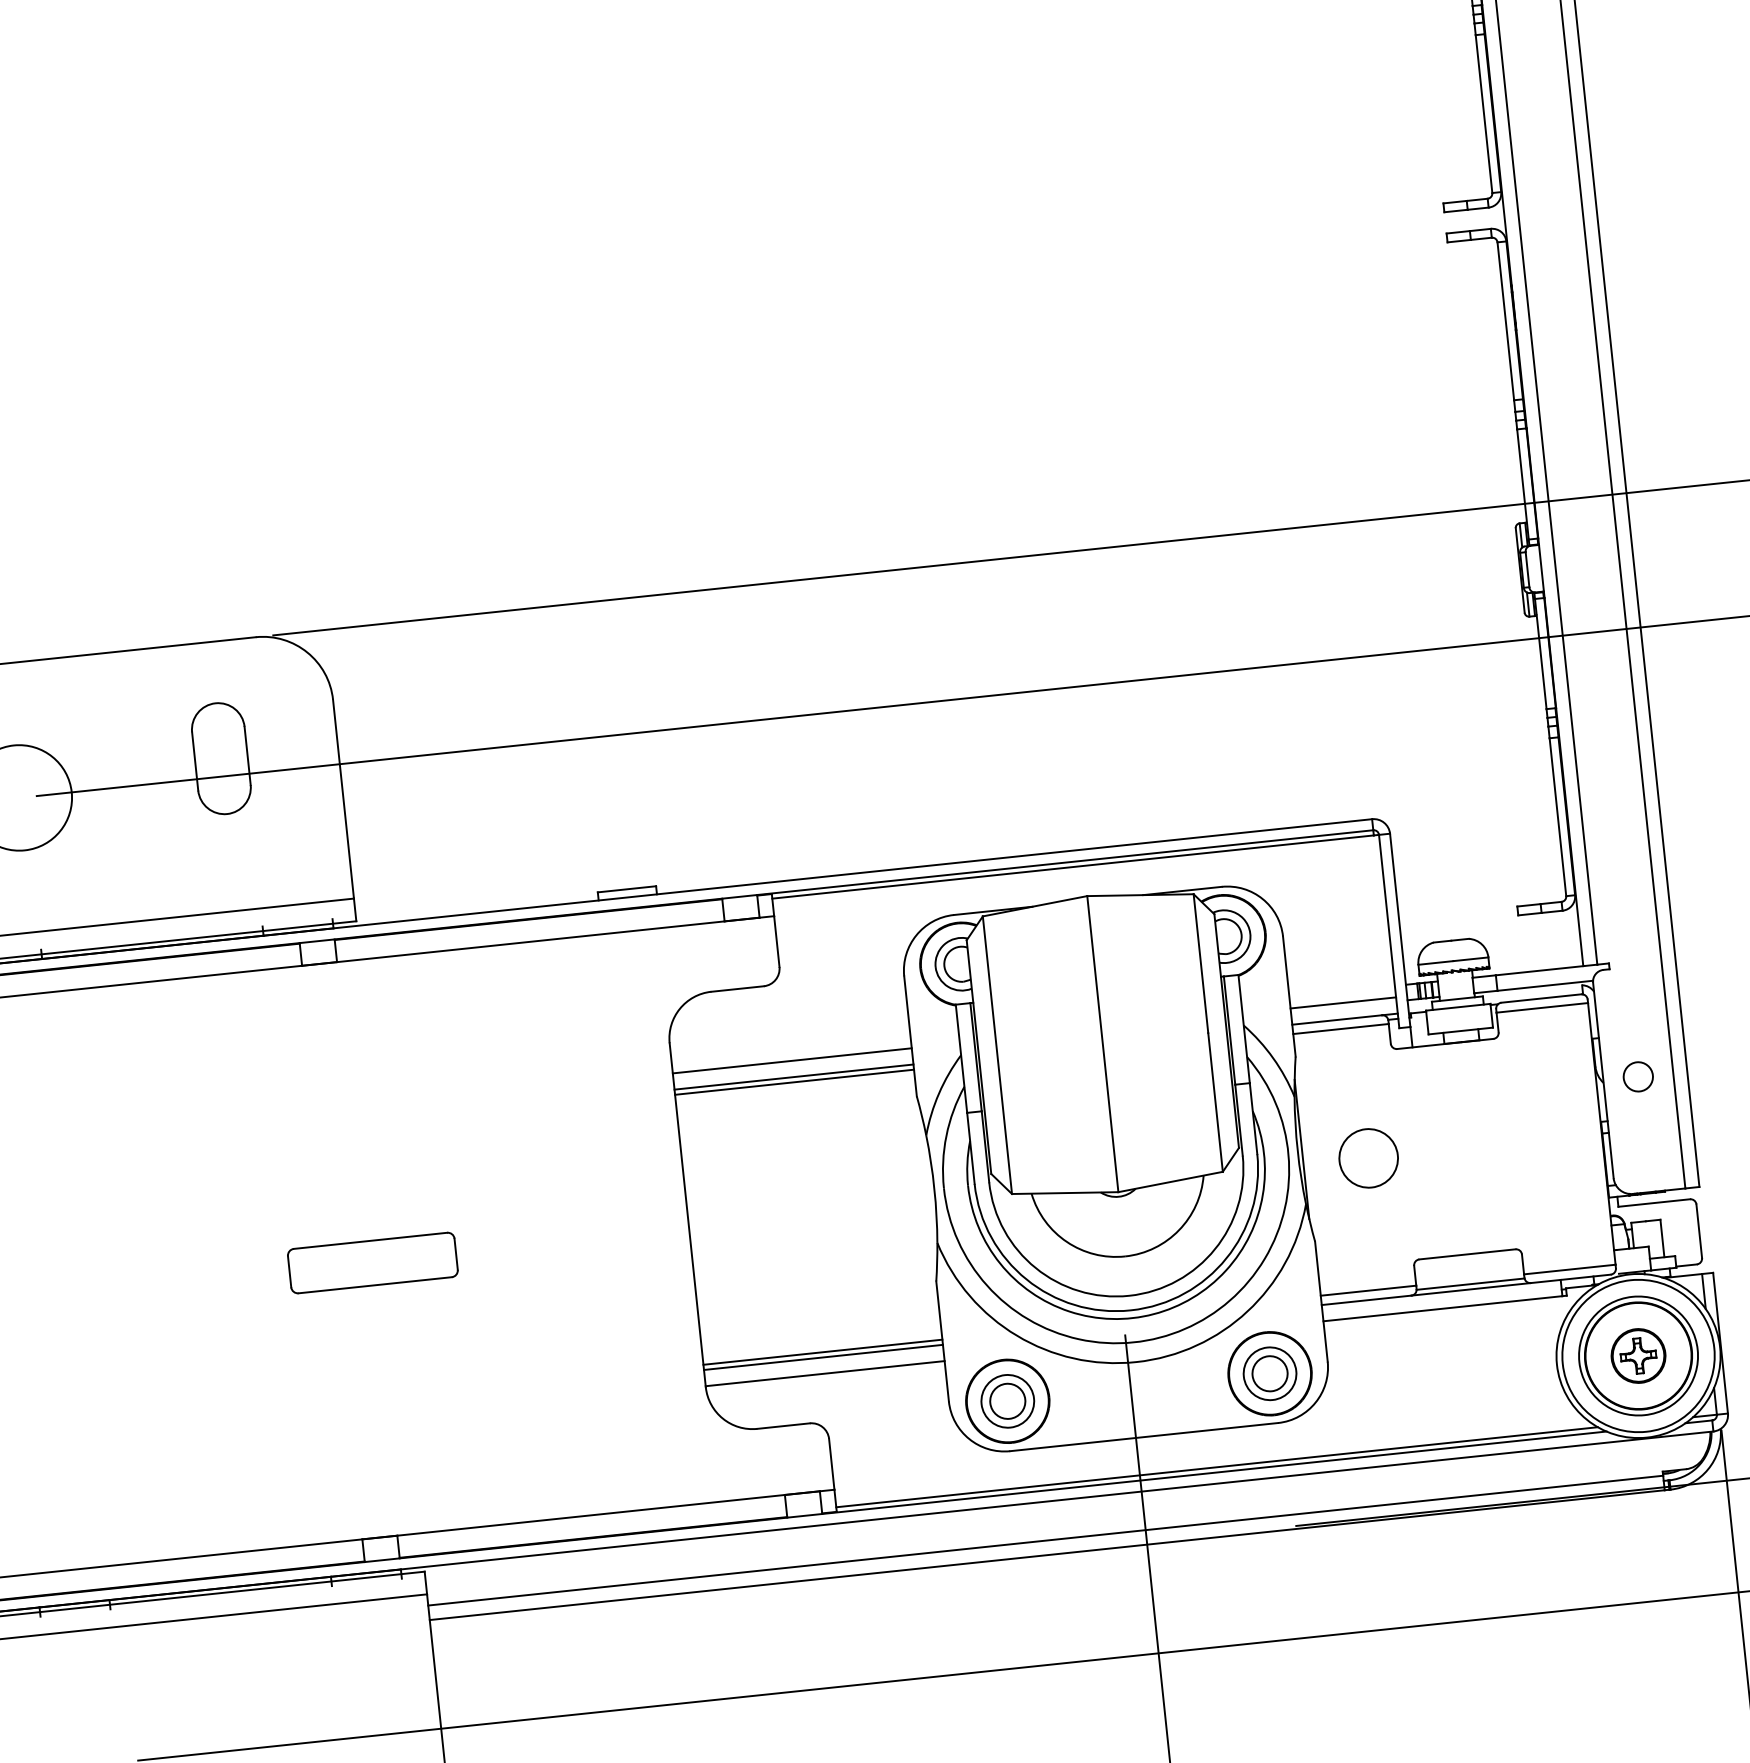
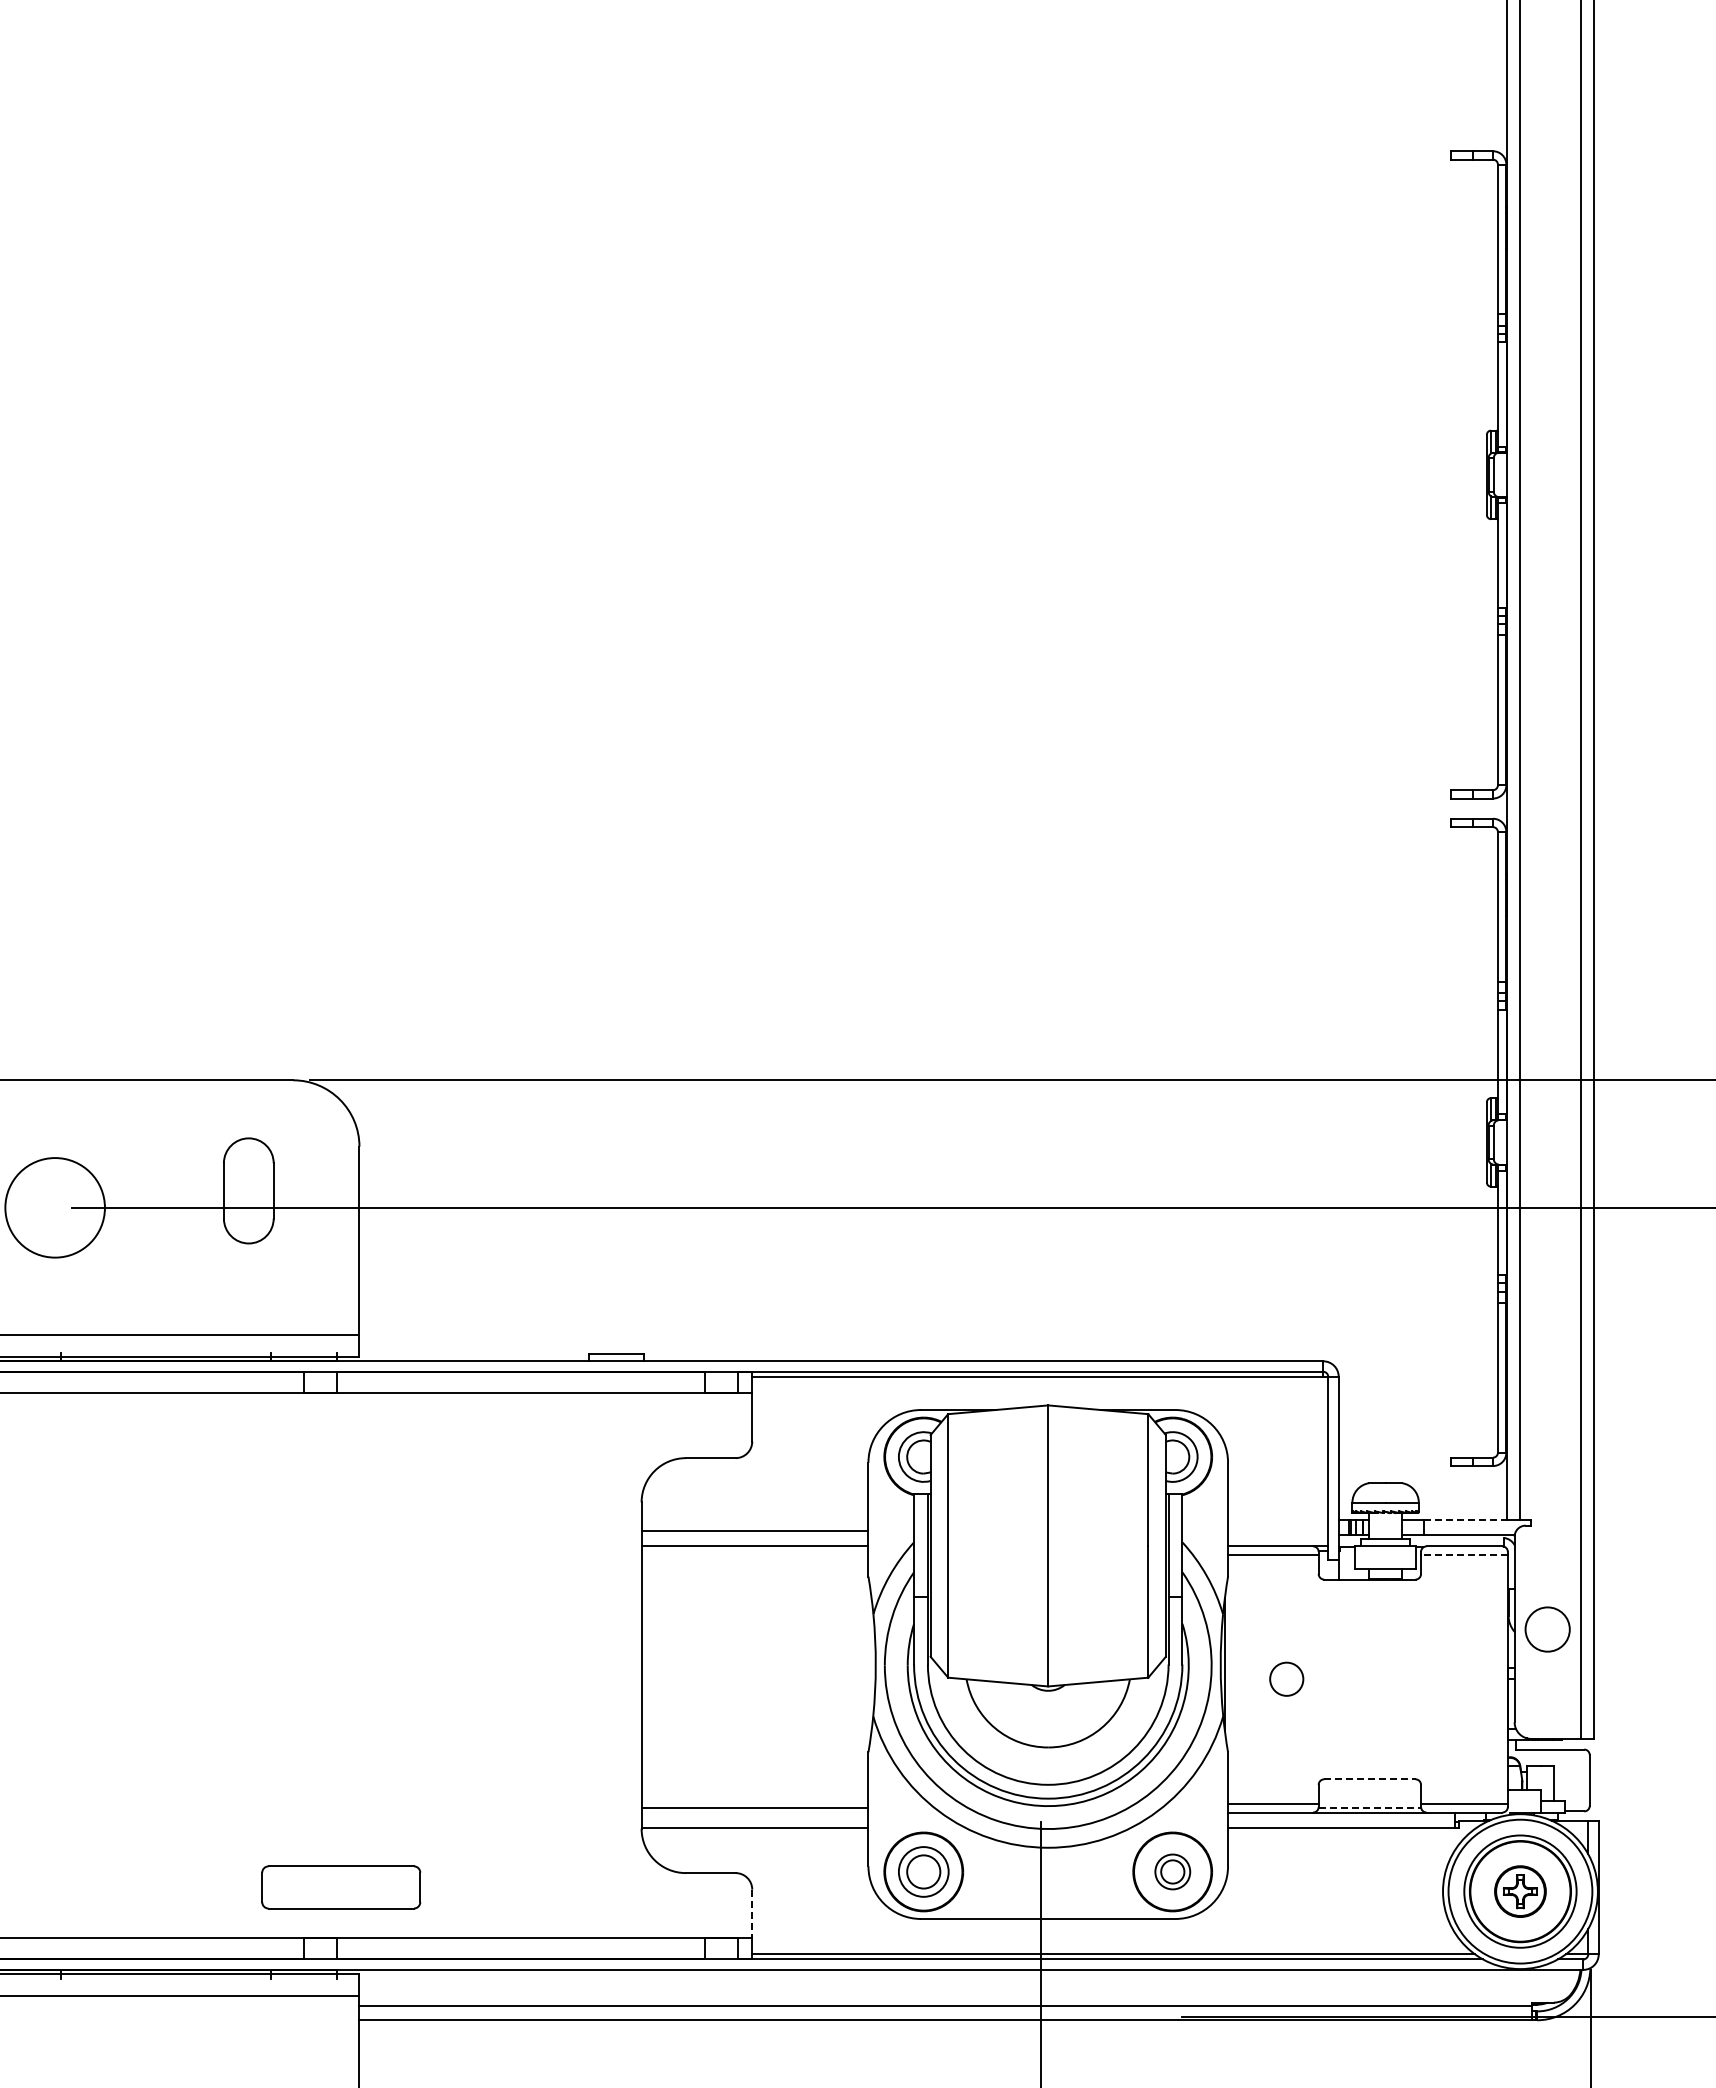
line: (1540, 971) -> (1466, 1520), solid -> dashed
line: (1343, 1002) -> (1278, 1530), removed
line: (1541, 1008) -> (1463, 1555), solid -> dashed
circle: (1638, 1076) -> (1547, 1629), size x1.6
line: (794, 1082) -> (754, 1551), removed
circle: (1368, 1157) -> (1286, 1678), size x0.6
line: (1467, 1254) -> (1369, 1779), solid -> dashed
part: (373, 1263) -> (341, 1887), moved
line: (1471, 1283) -> (1370, 1807), solid -> dashed
line: (822, 1357) -> (754, 1812), removed
part: (1269, 1373) -> (1172, 1871), size x0.7
line: (832, 1465) -> (752, 1914), solid -> dashed

